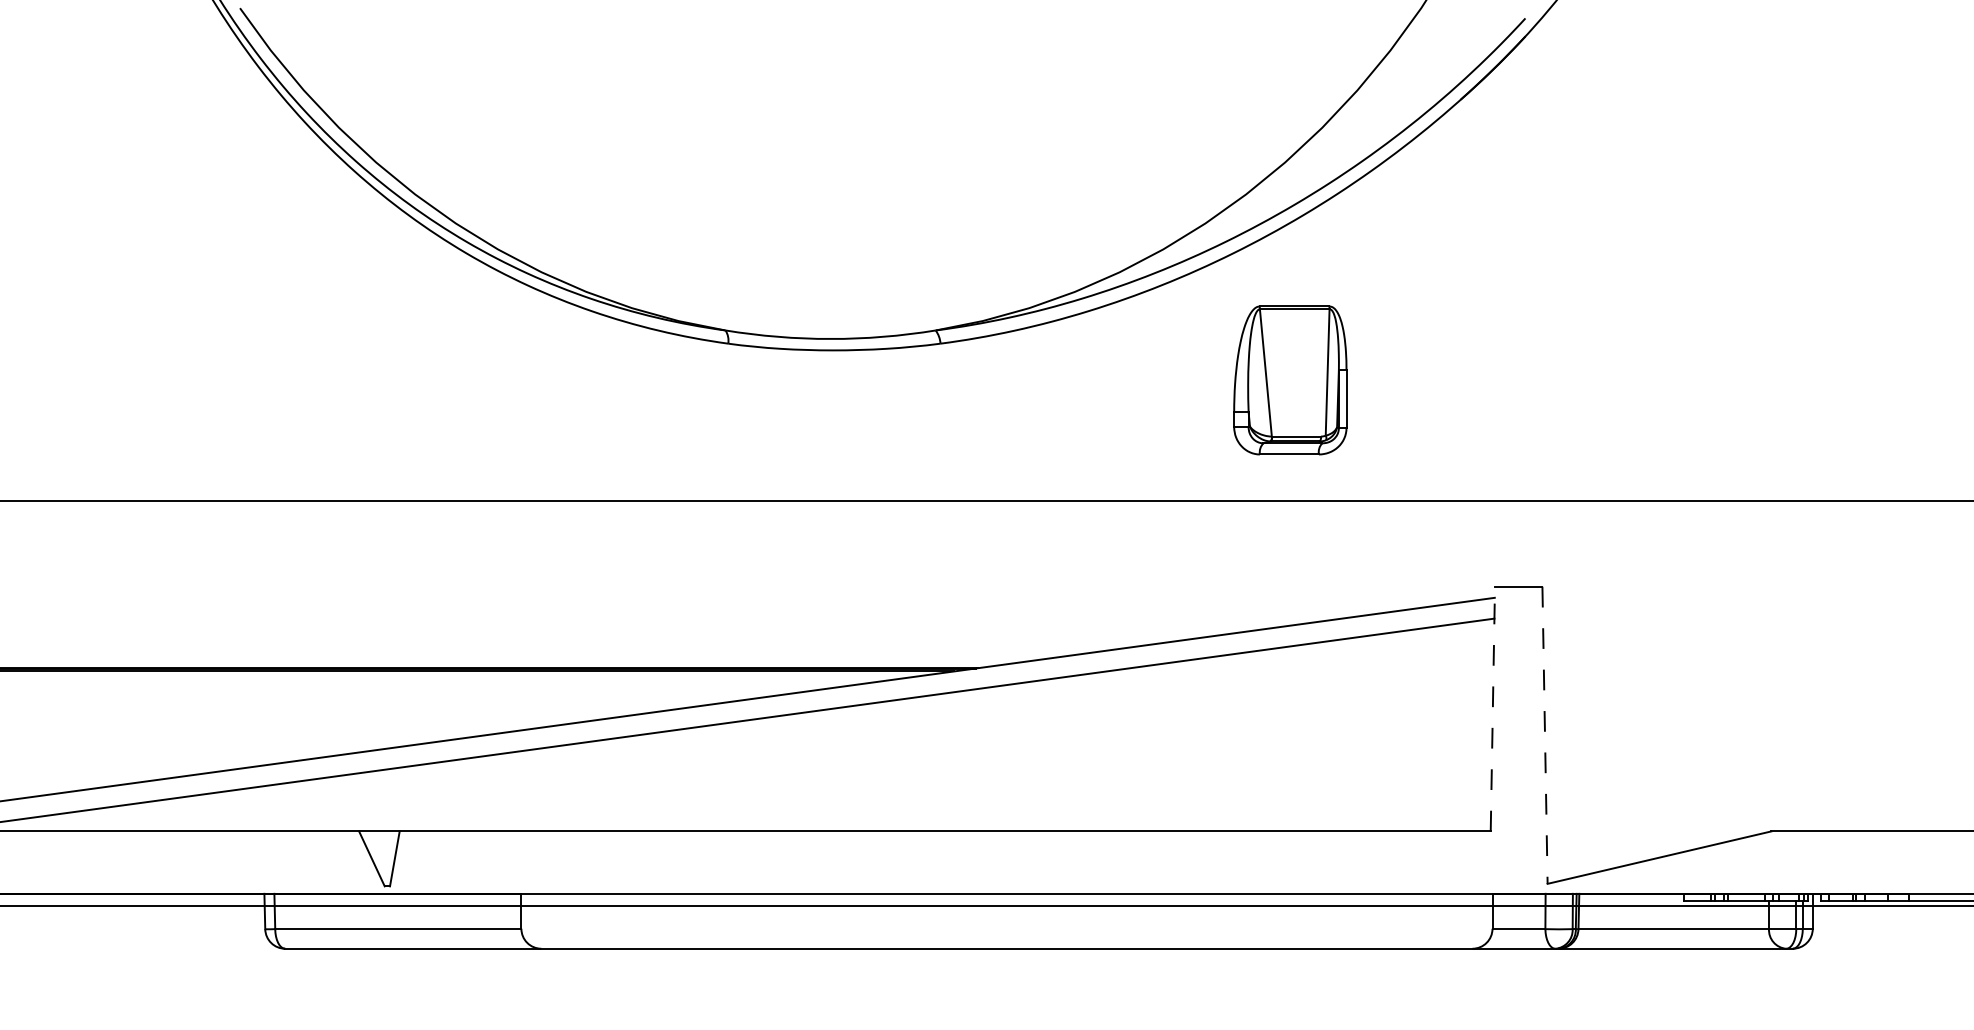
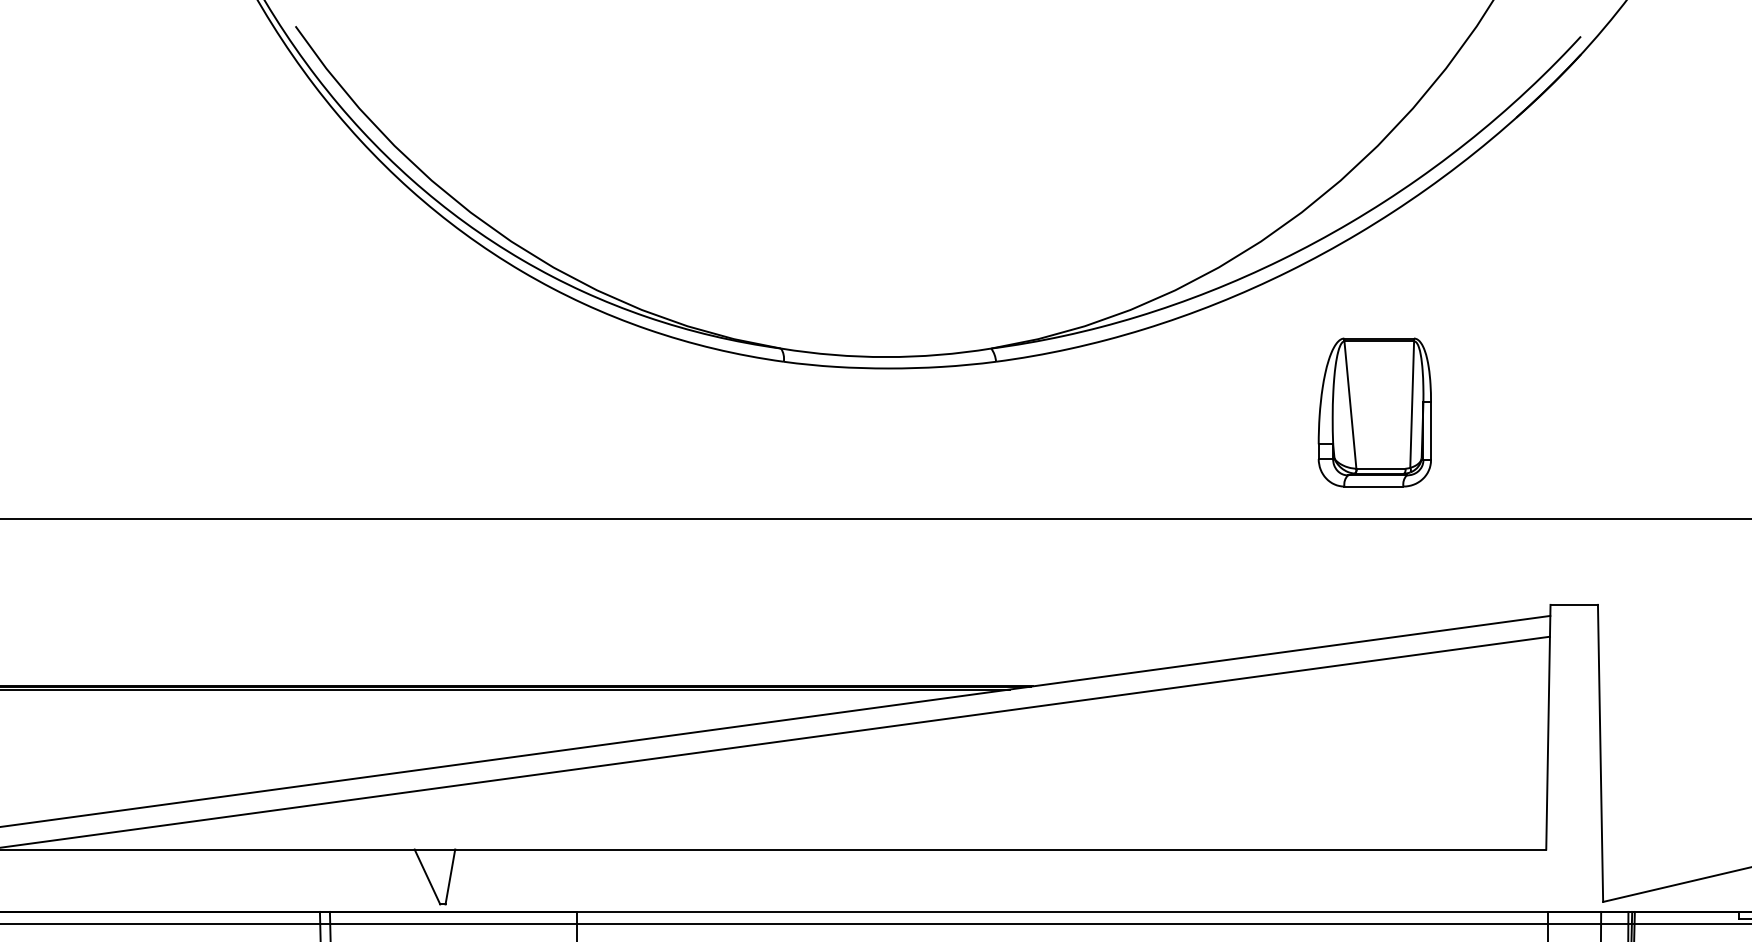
part: (1290, 380) -> (1375, 412), moved
line: (1492, 708) -> (1548, 726), dashed -> solid
line: (1545, 735) -> (1601, 753), dashed -> solid

